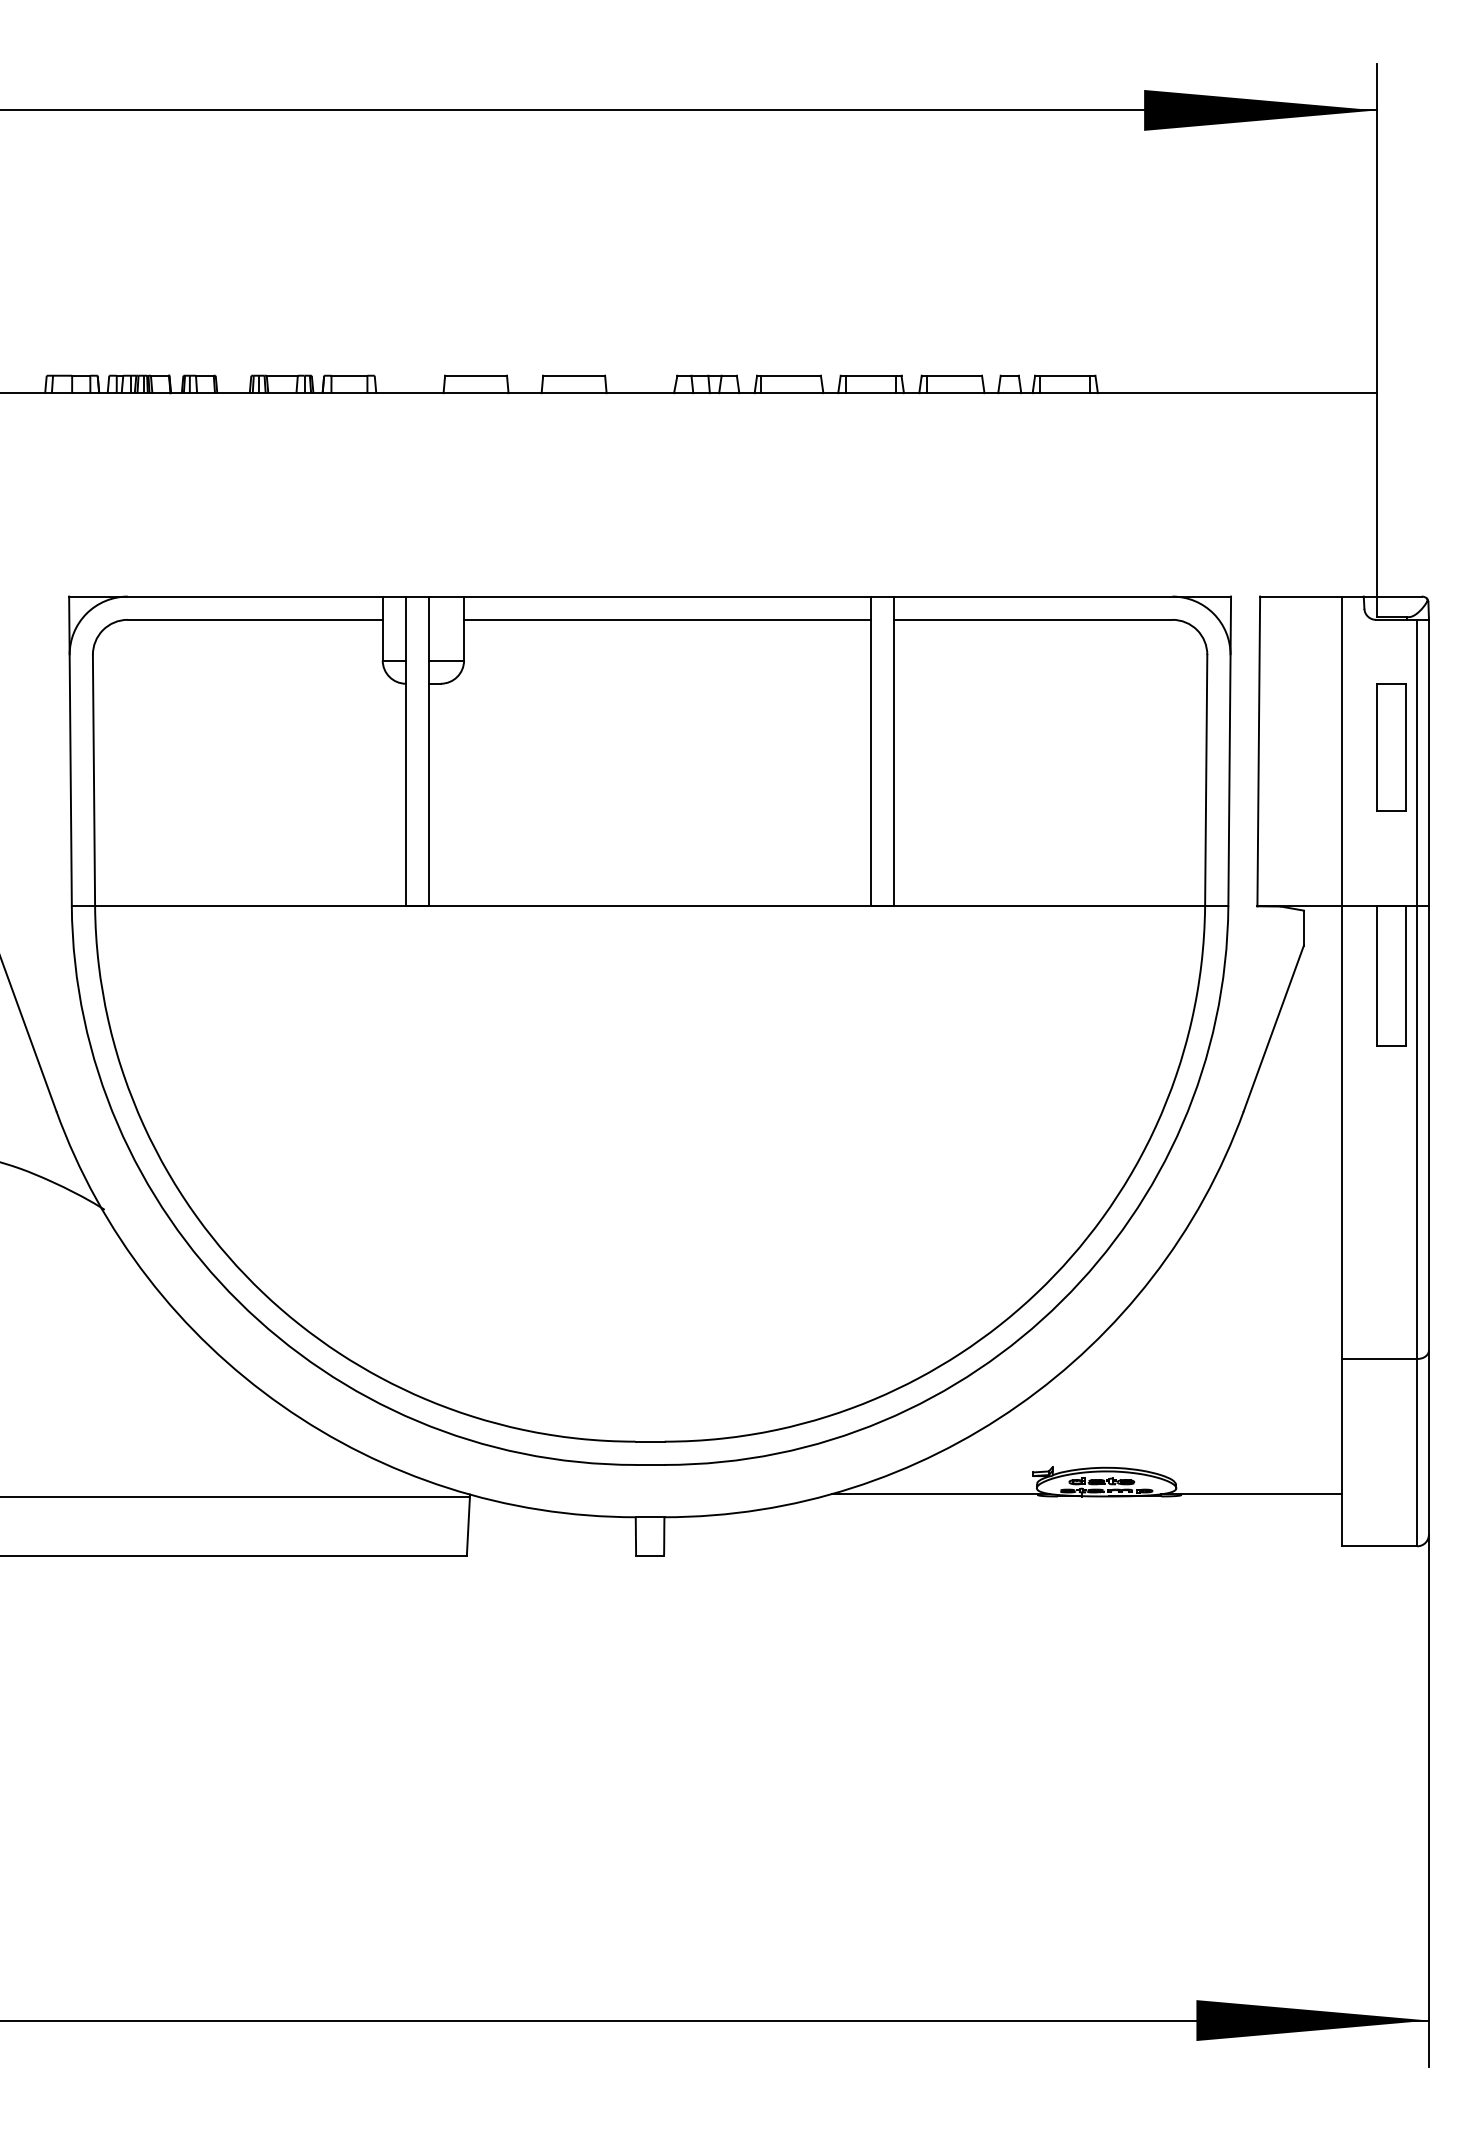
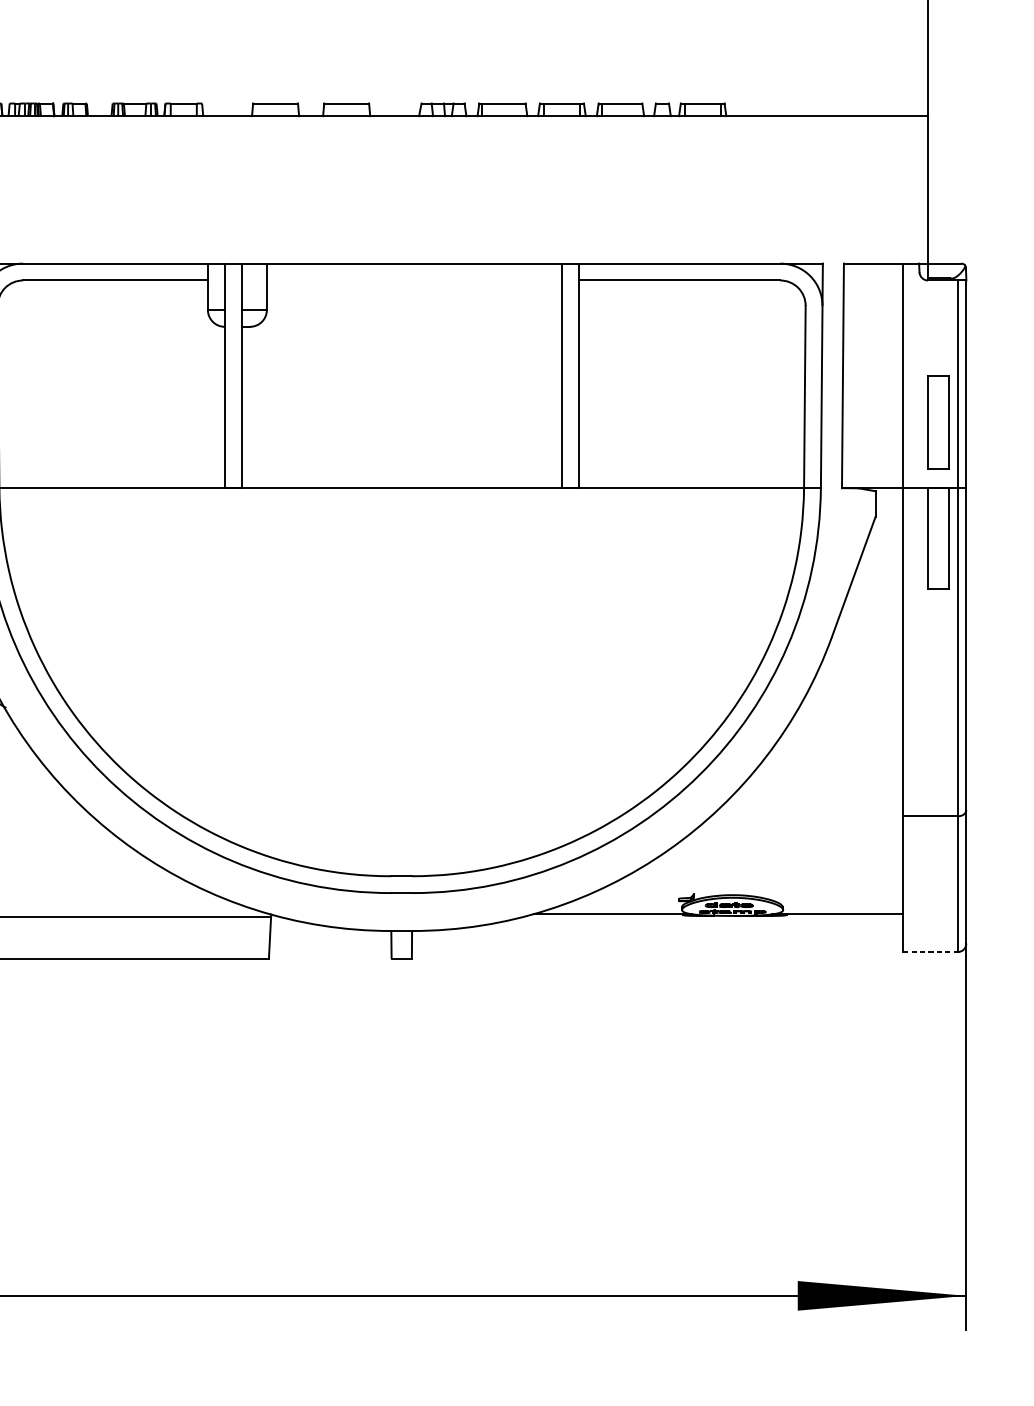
line: (667, 619) -> (414, 280), removed
part: (1391, 747) -> (939, 422), moved
line: (1379, 1546) -> (930, 952), solid -> dashed

